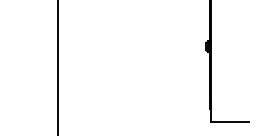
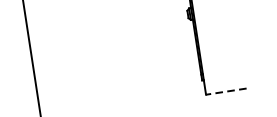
line: (230, 122) -> (226, 91), solid -> dashed

